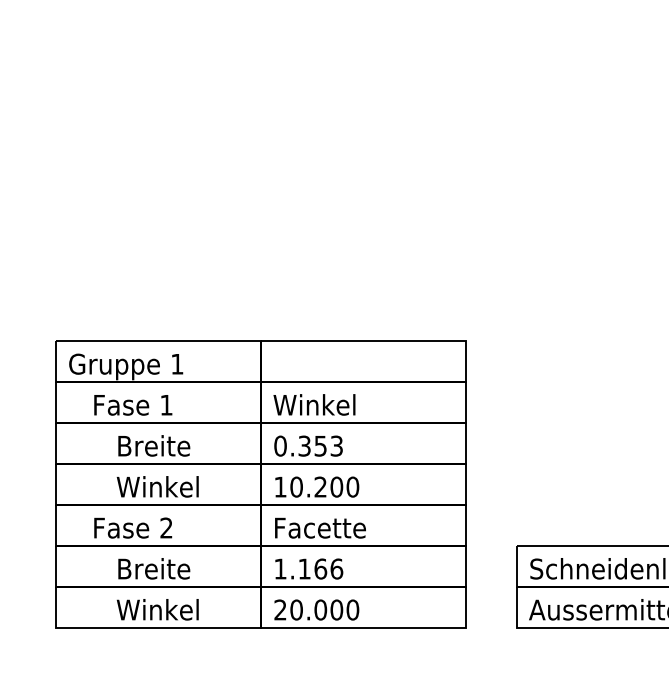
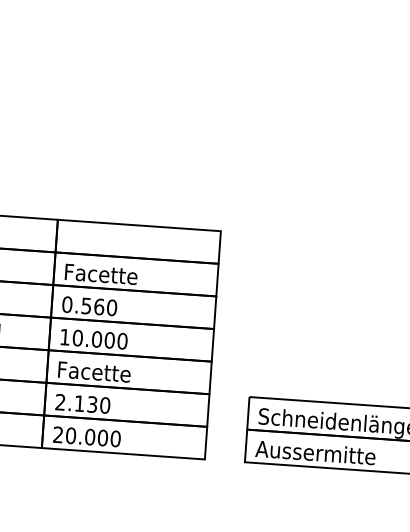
text: (319, 404) -> (100, 273), Winkel -> Facette
text: (321, 445) -> (99, 306), 0.353 -> 0.560
text: (320, 486) -> (96, 338), 10.200 -> 10.000
text: (308, 568) -> (82, 403), 1.166 -> 2.130

